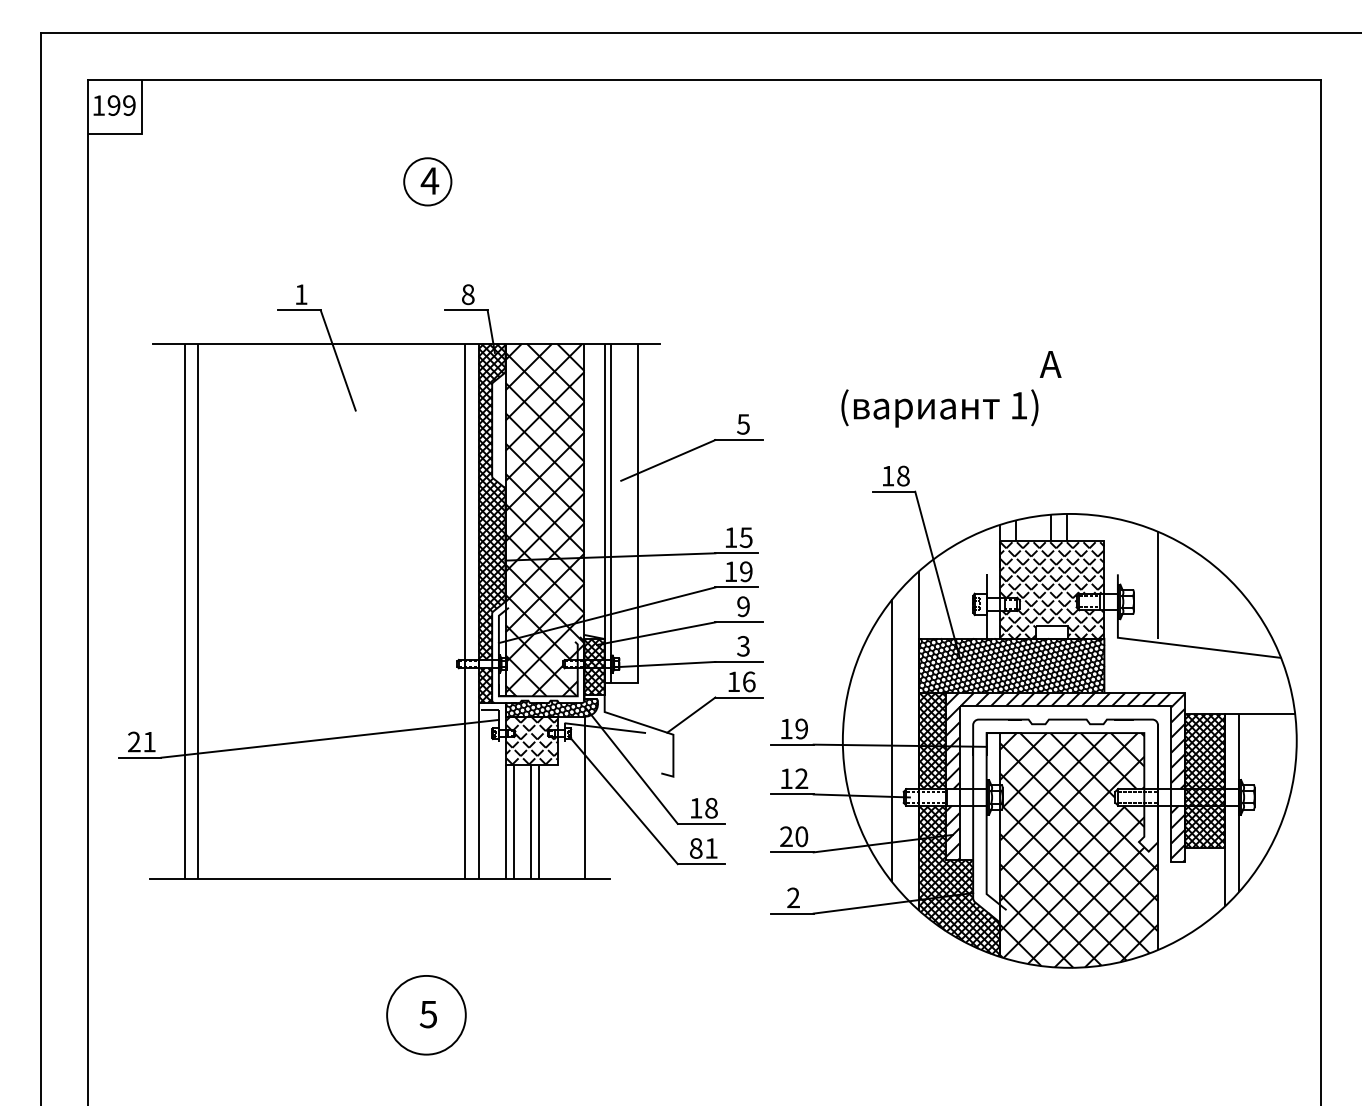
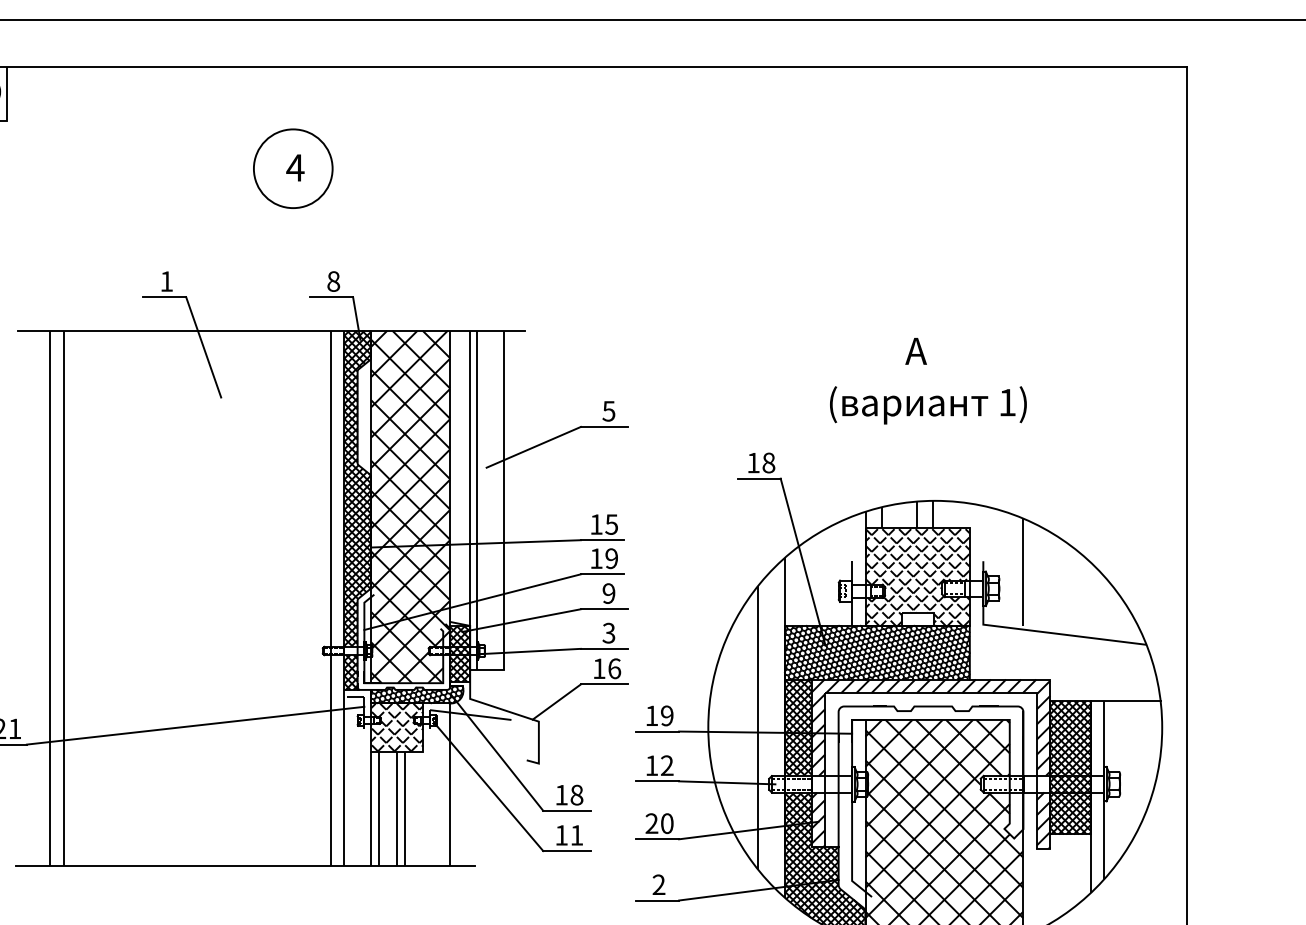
circle: (427, 181) -> (292, 168), size x1.67
text: (939, 408) -> (927, 405), moved
text: (696, 848) -> (561, 835), 81 -> 11

